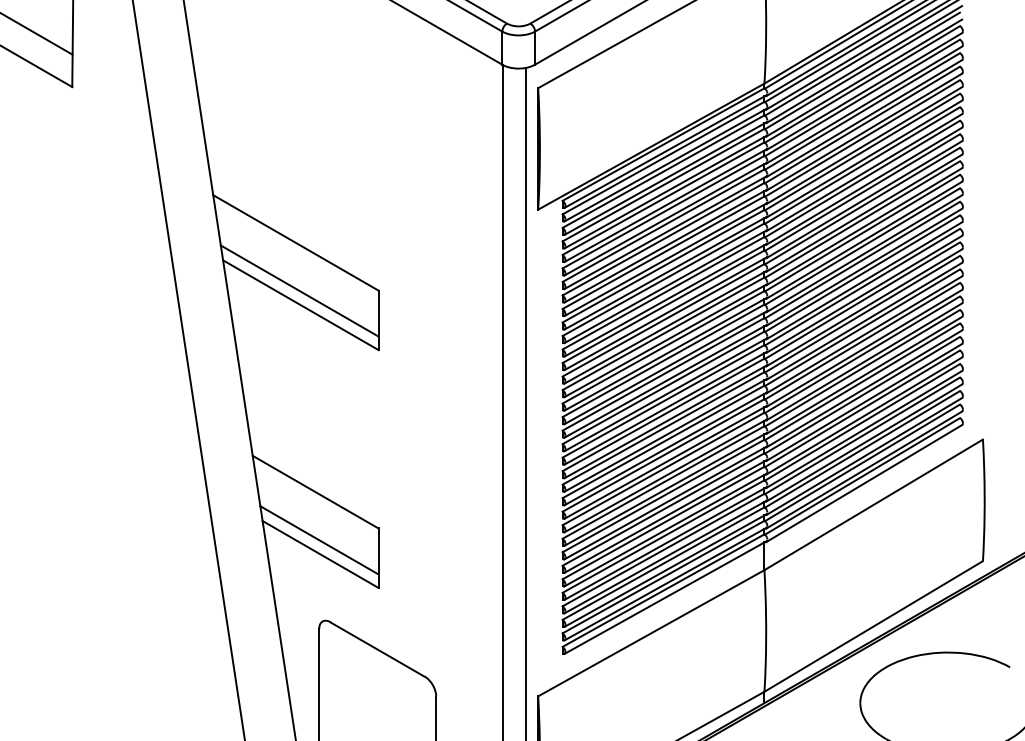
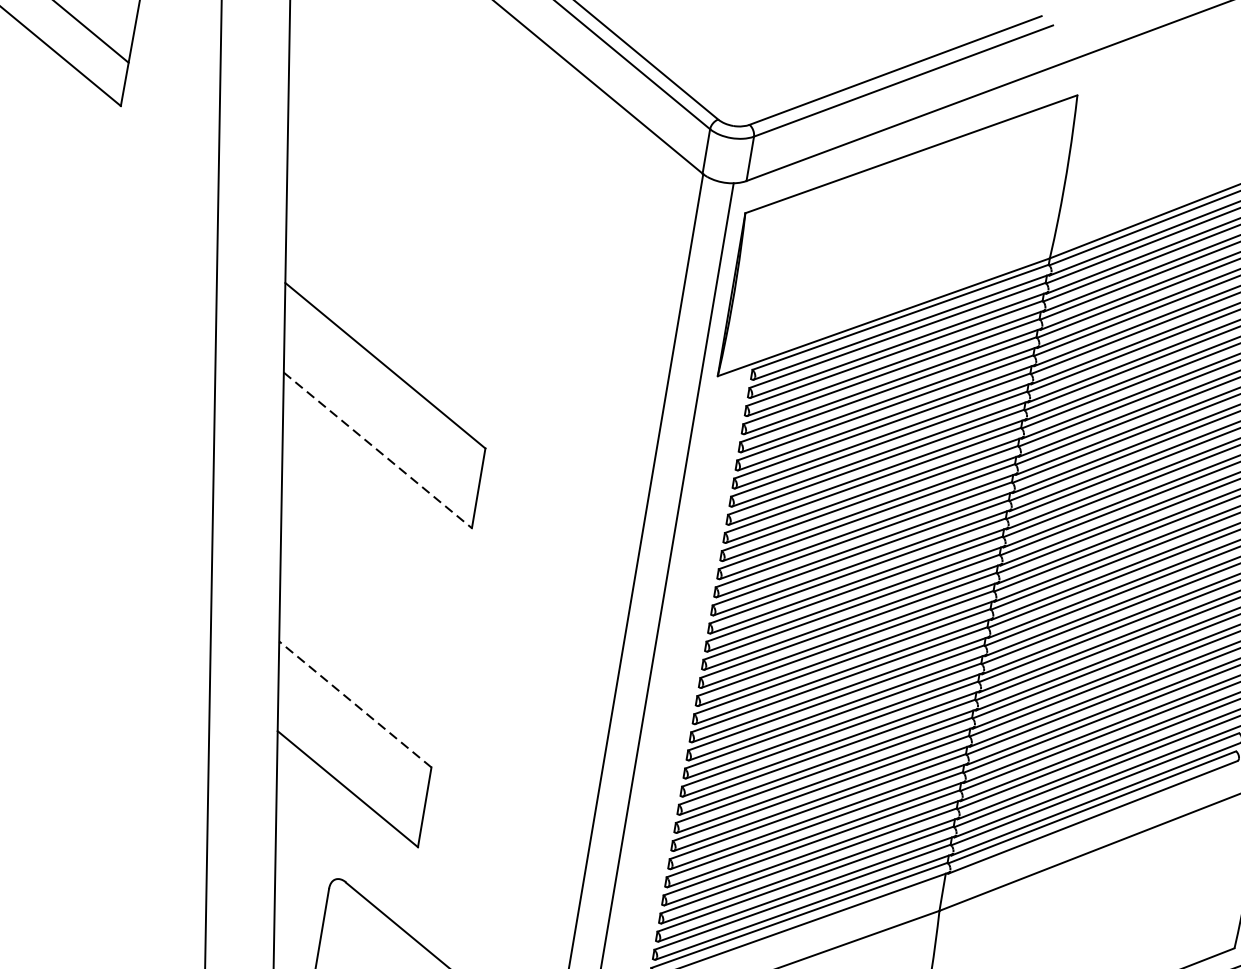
line: (299, 290) -> (379, 430), removed
line: (300, 305) -> (377, 450), solid -> dashed
line: (315, 492) -> (355, 704), solid -> dashed
line: (319, 540) -> (349, 770), removed

